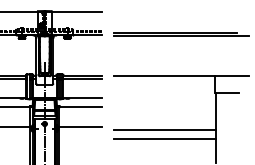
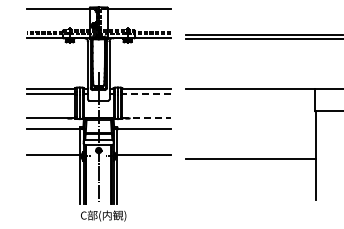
line: (82, 79) -> (146, 94), solid -> dashed
line: (83, 98) -> (147, 118), solid -> dashed
line: (164, 139) -> (250, 170), removed

